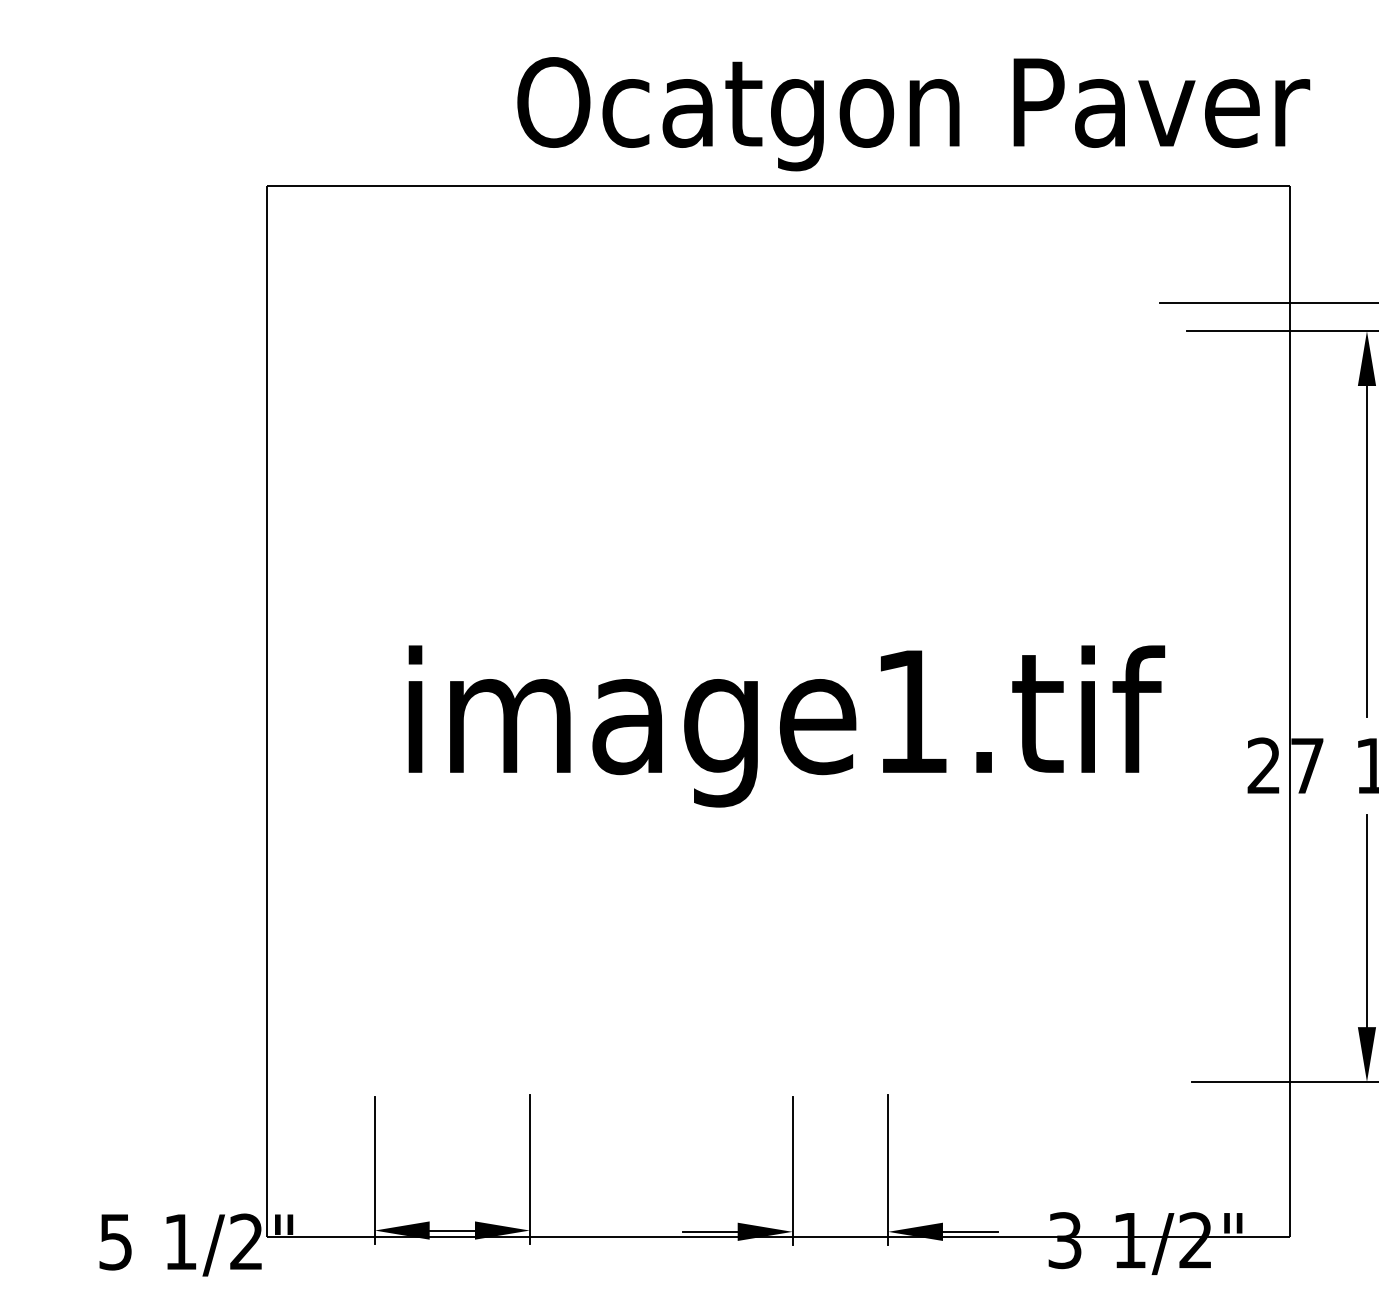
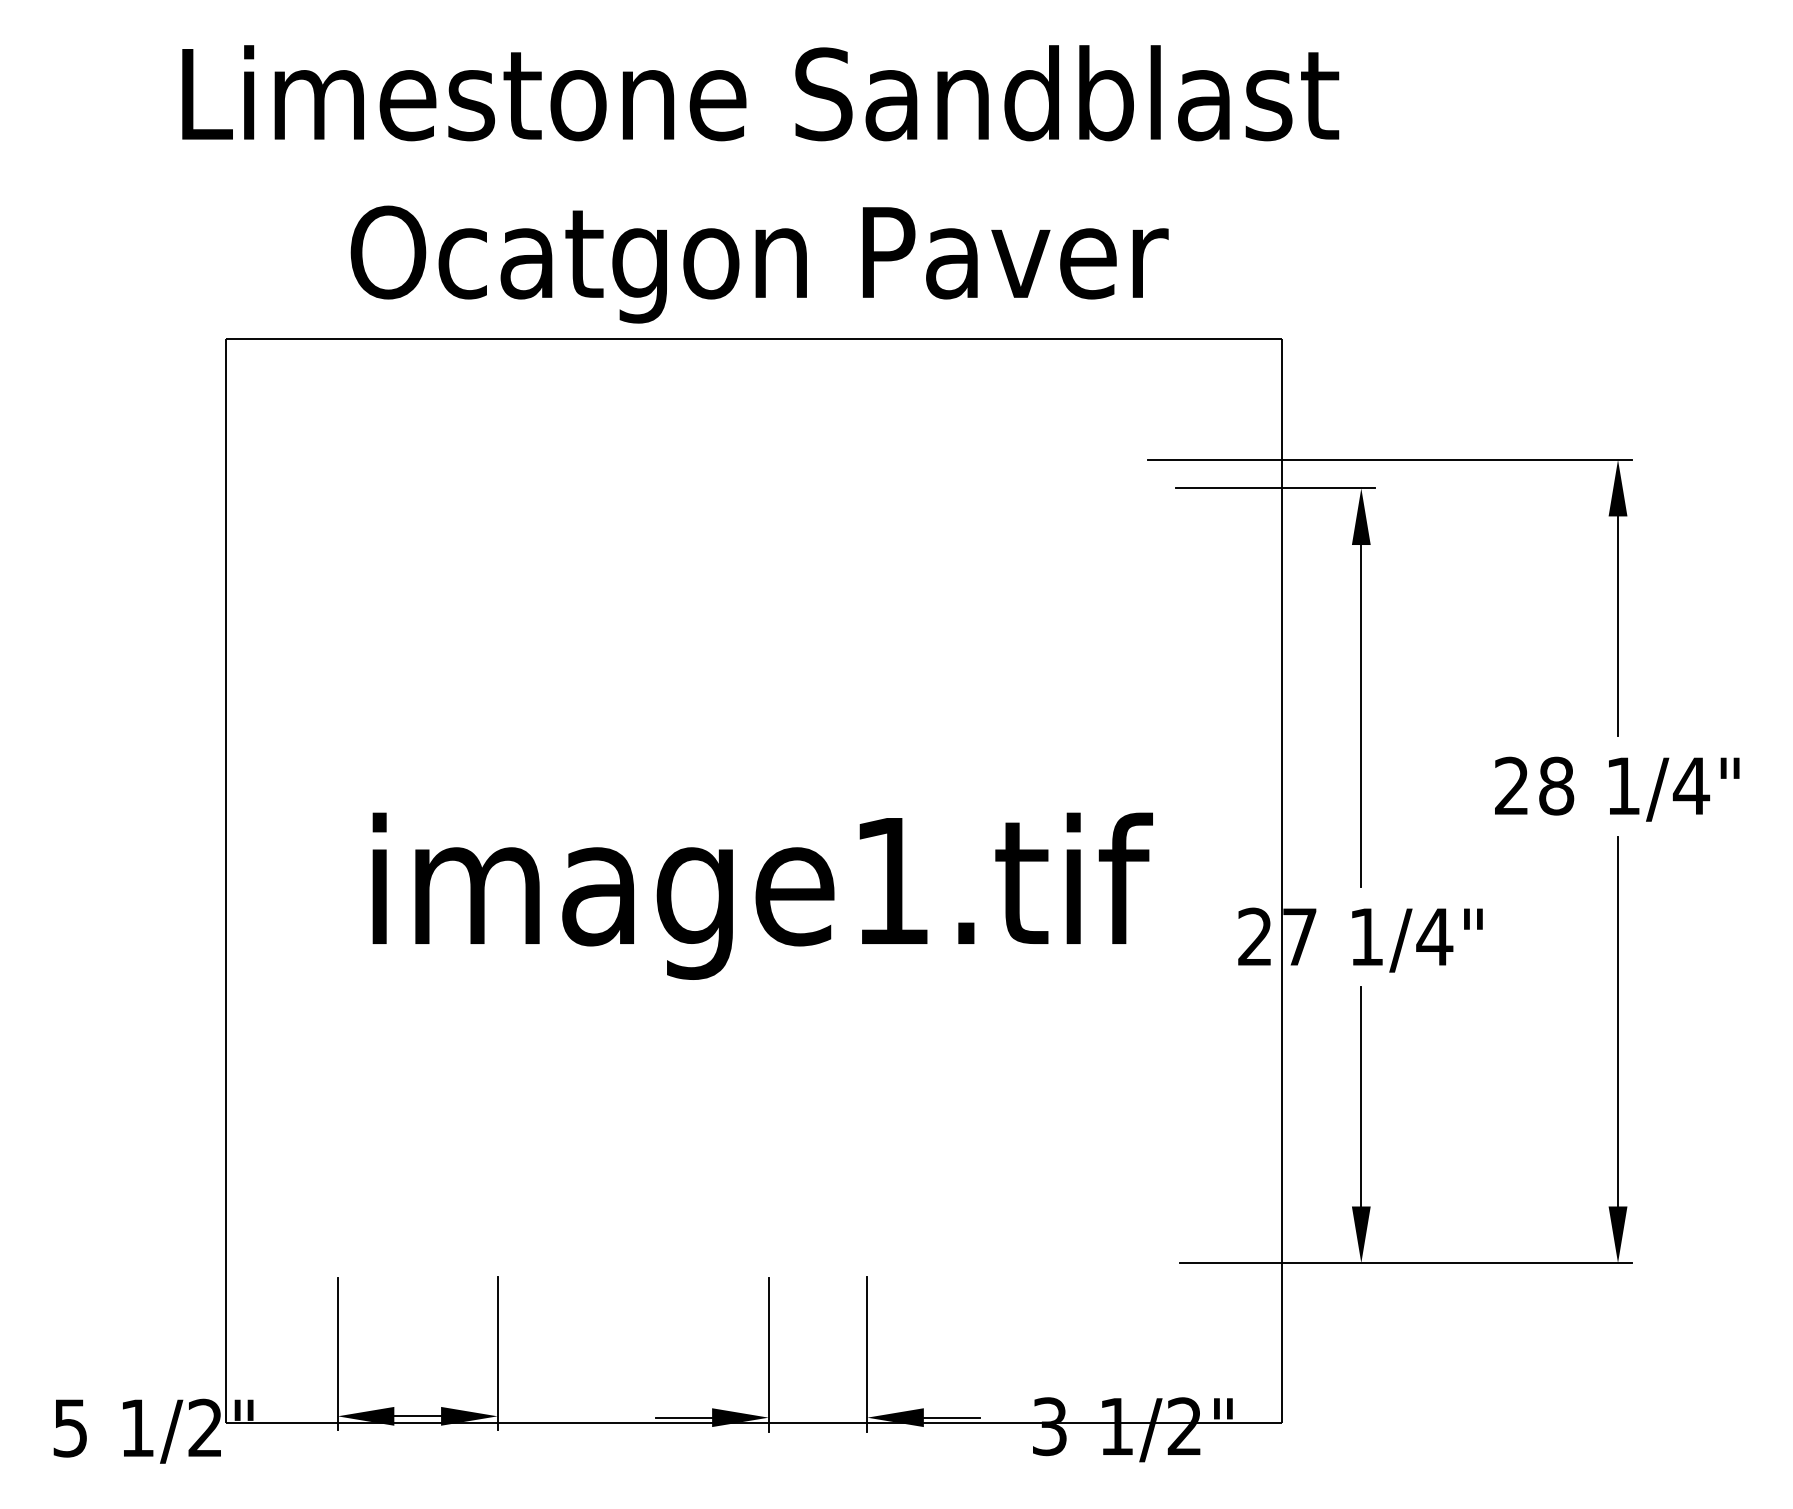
text: (913, 114) -> (759, 264), moved

